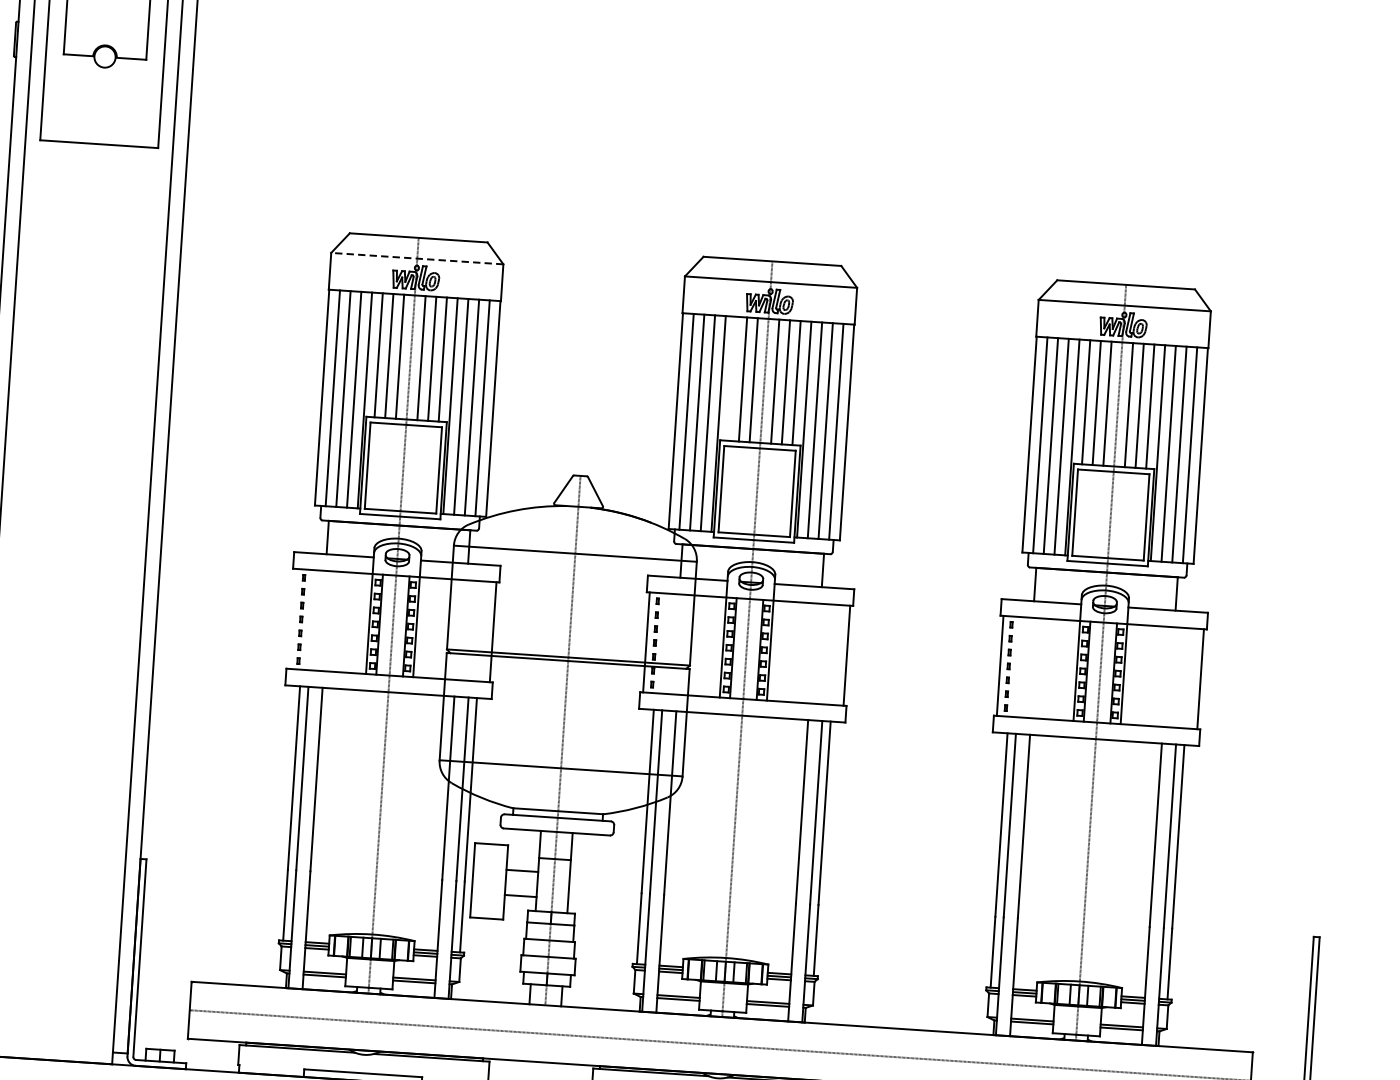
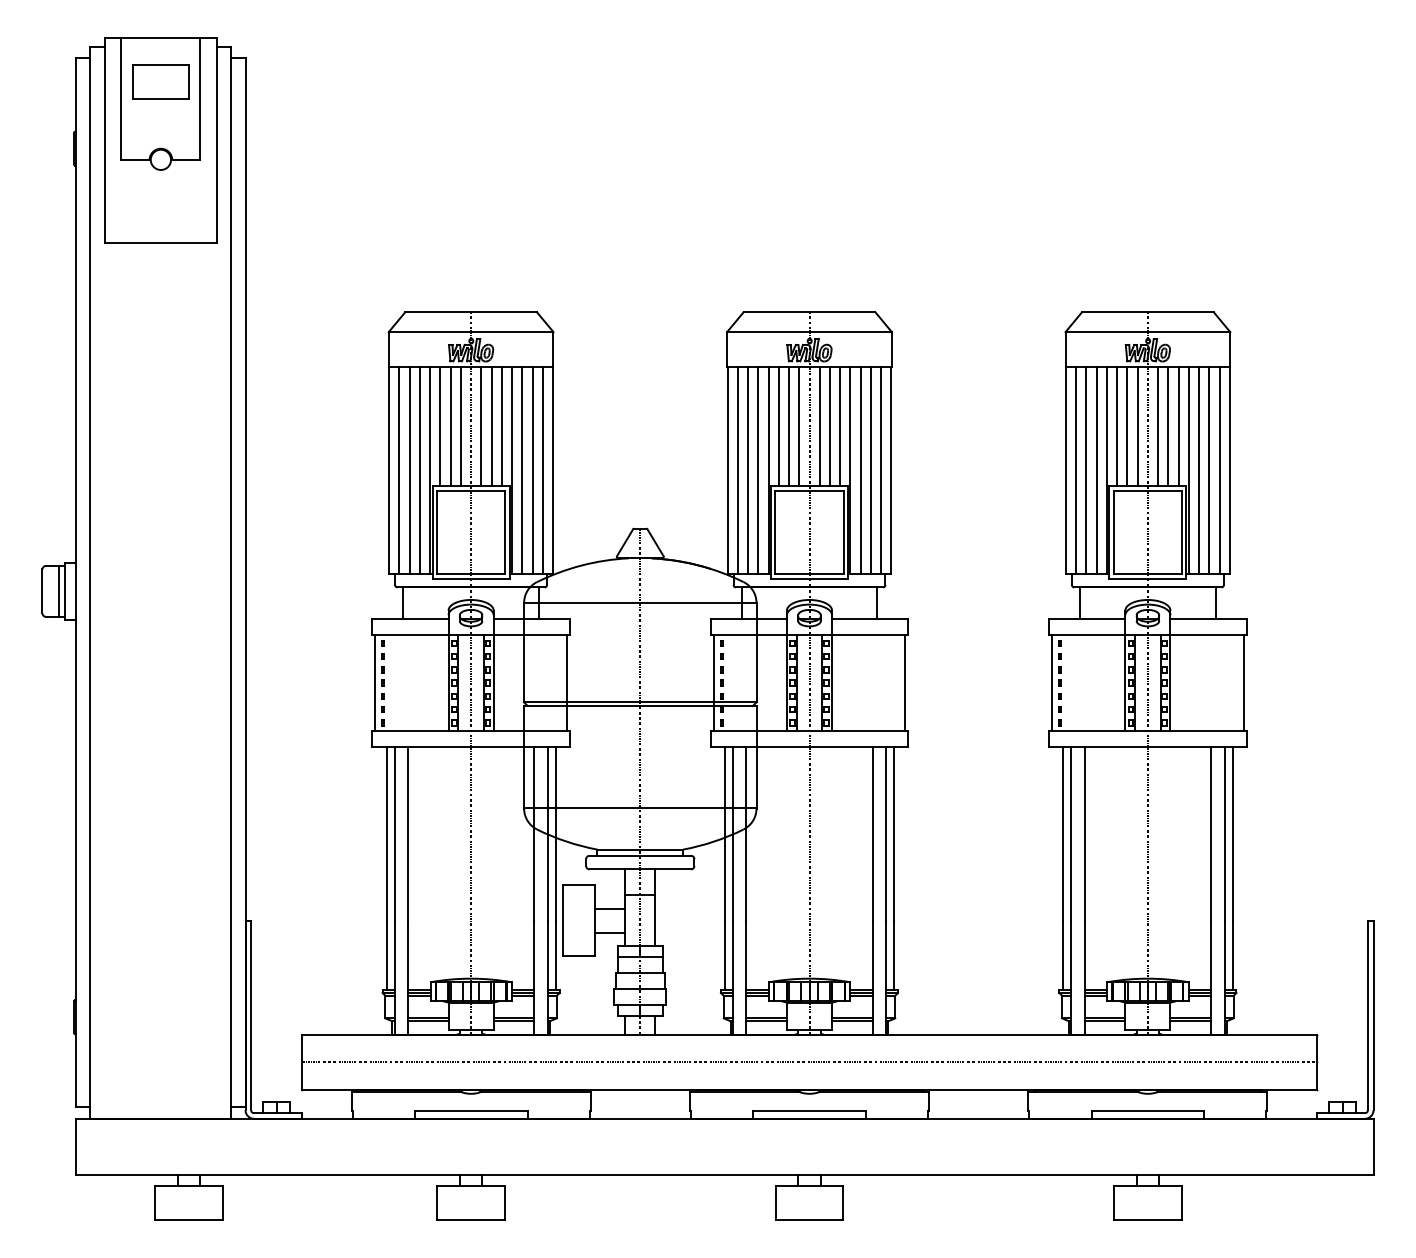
line: (416, 259) -> (470, 332), dashed -> solid
line: (732, 378) -> (778, 426), added
line: (293, 618) -> (375, 682), added

